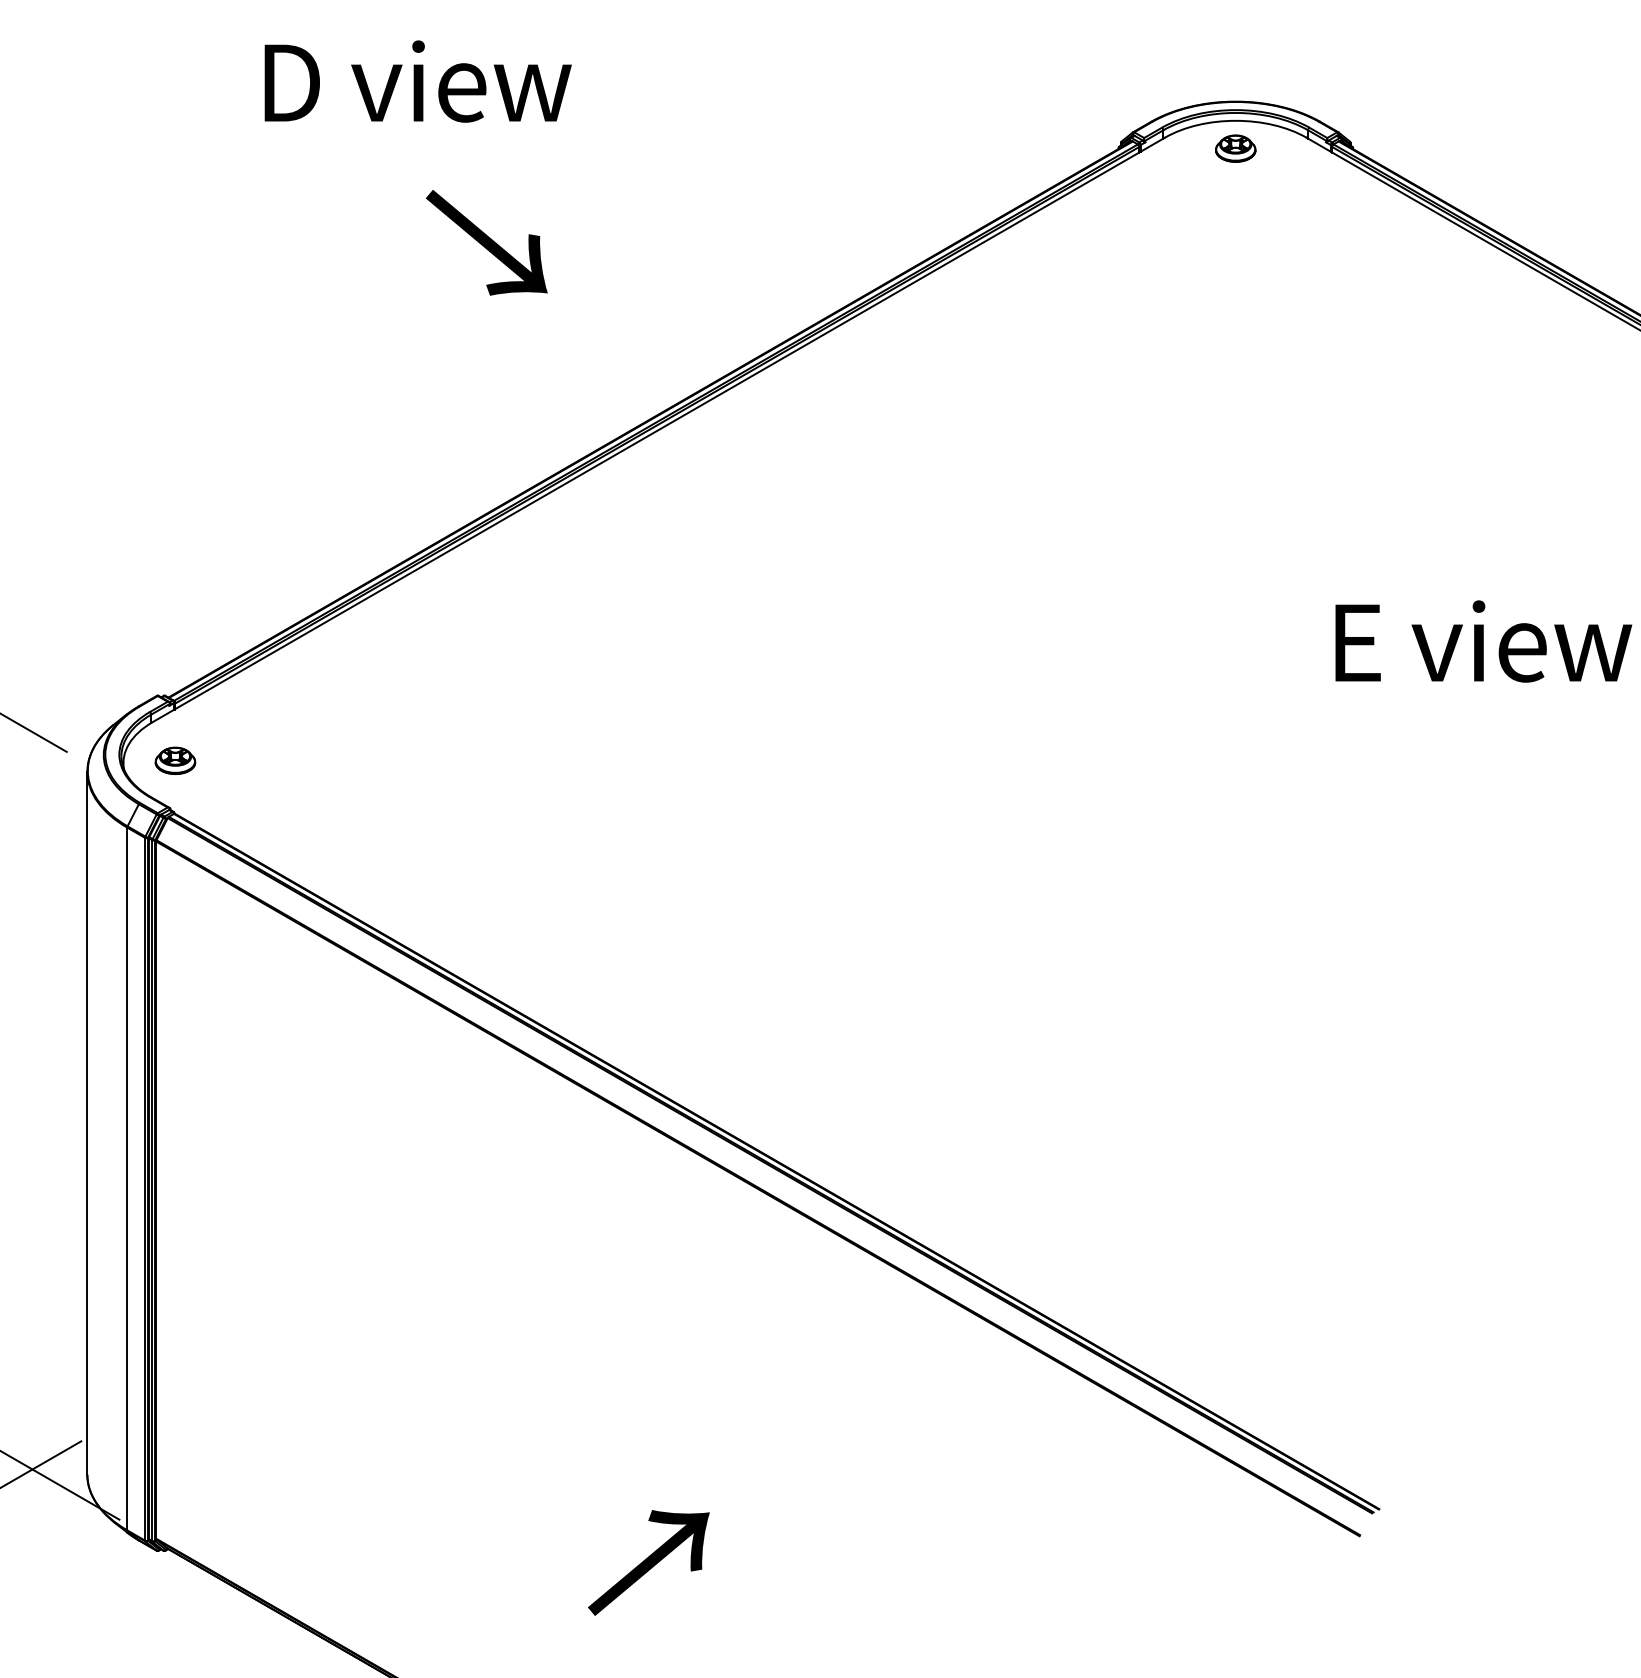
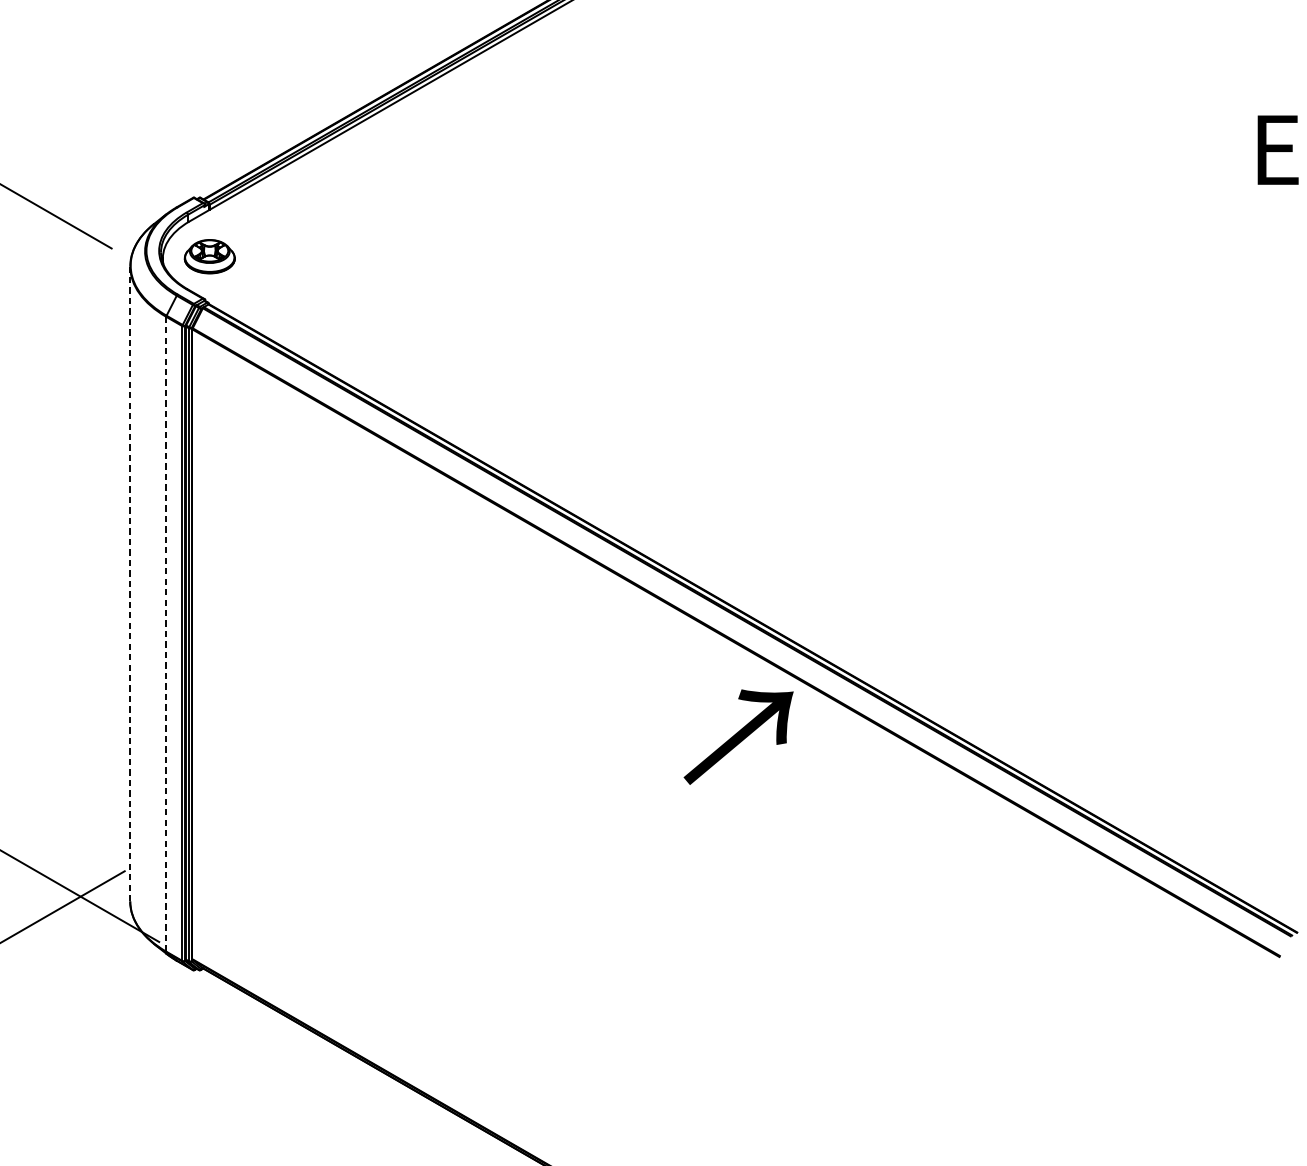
part: (175, 760) -> (209, 256), size x1.4
line: (87, 1122) -> (130, 583), solid -> dashed
line: (127, 1178) -> (166, 633), solid -> dashed
text: (648, 1562) -> (738, 736), moved

